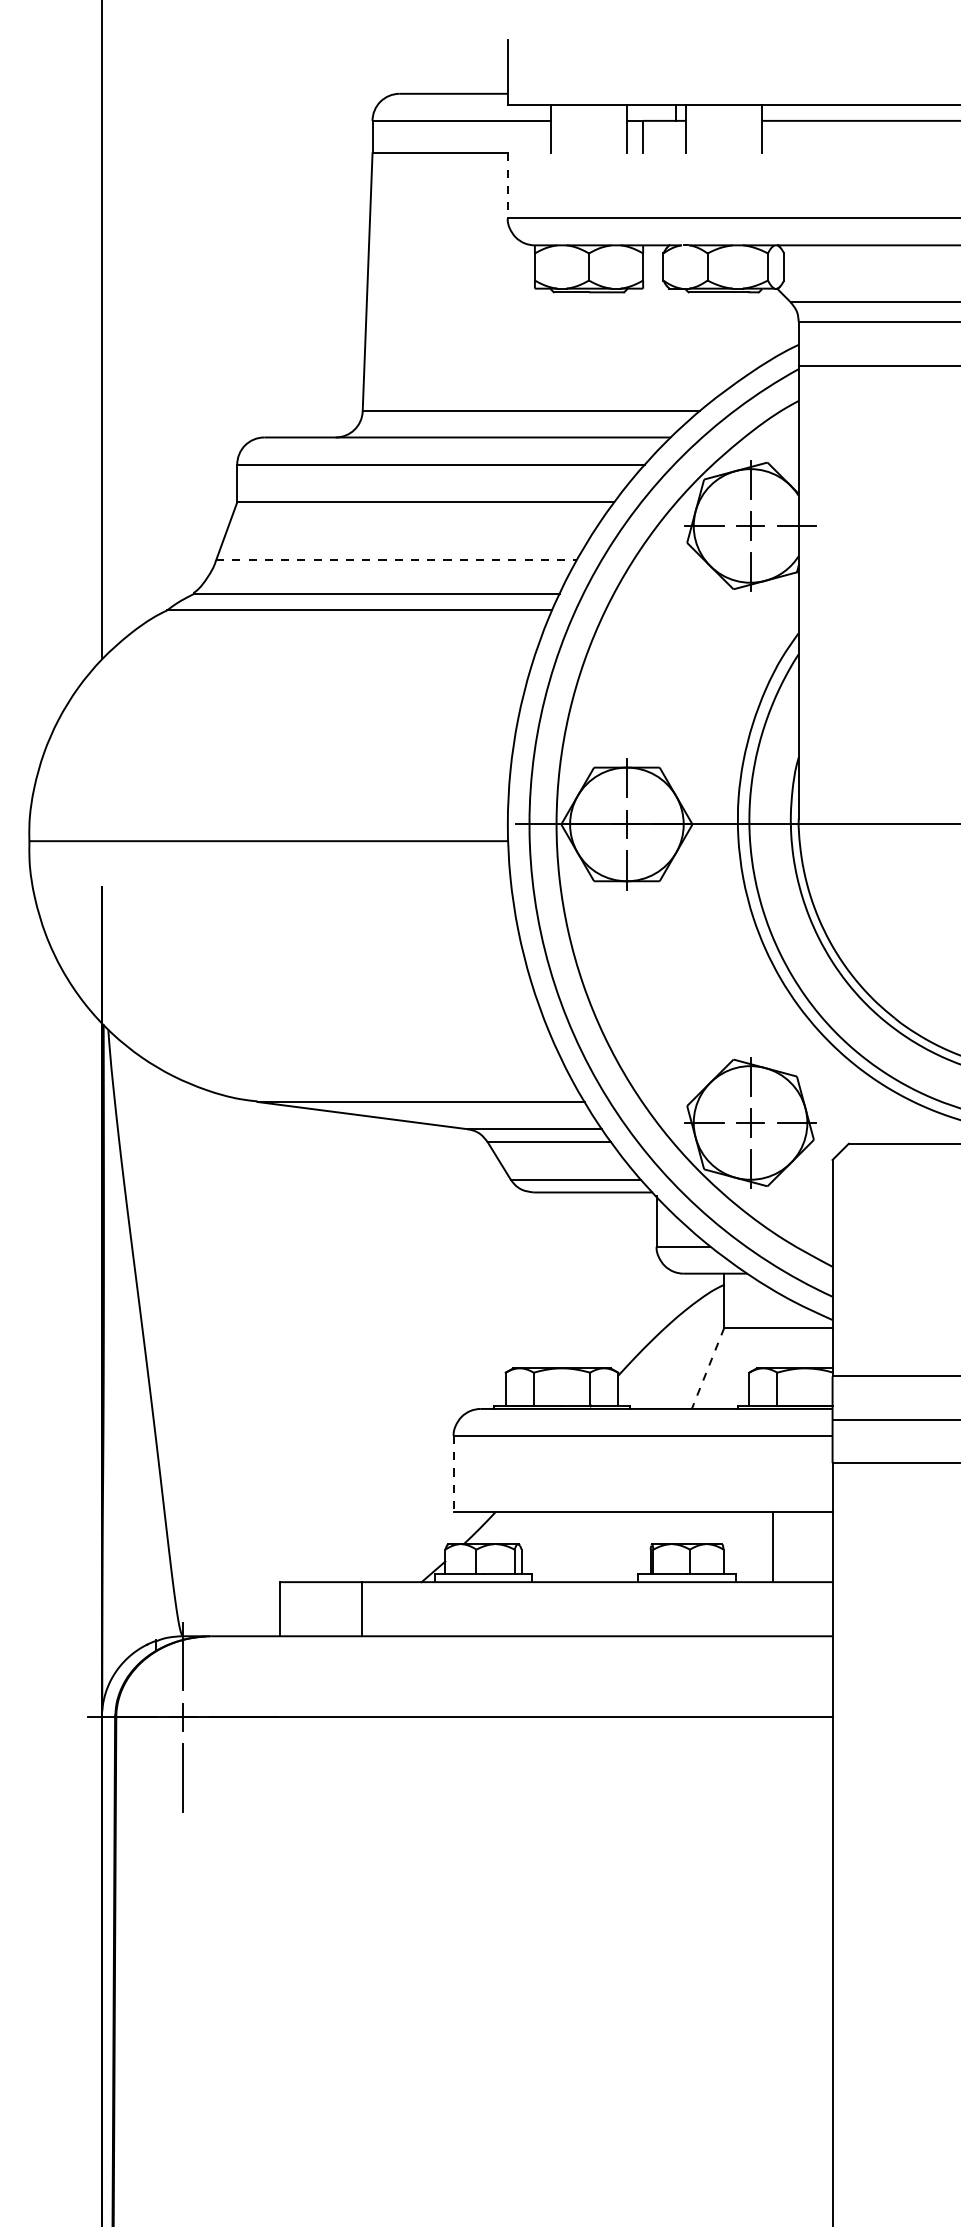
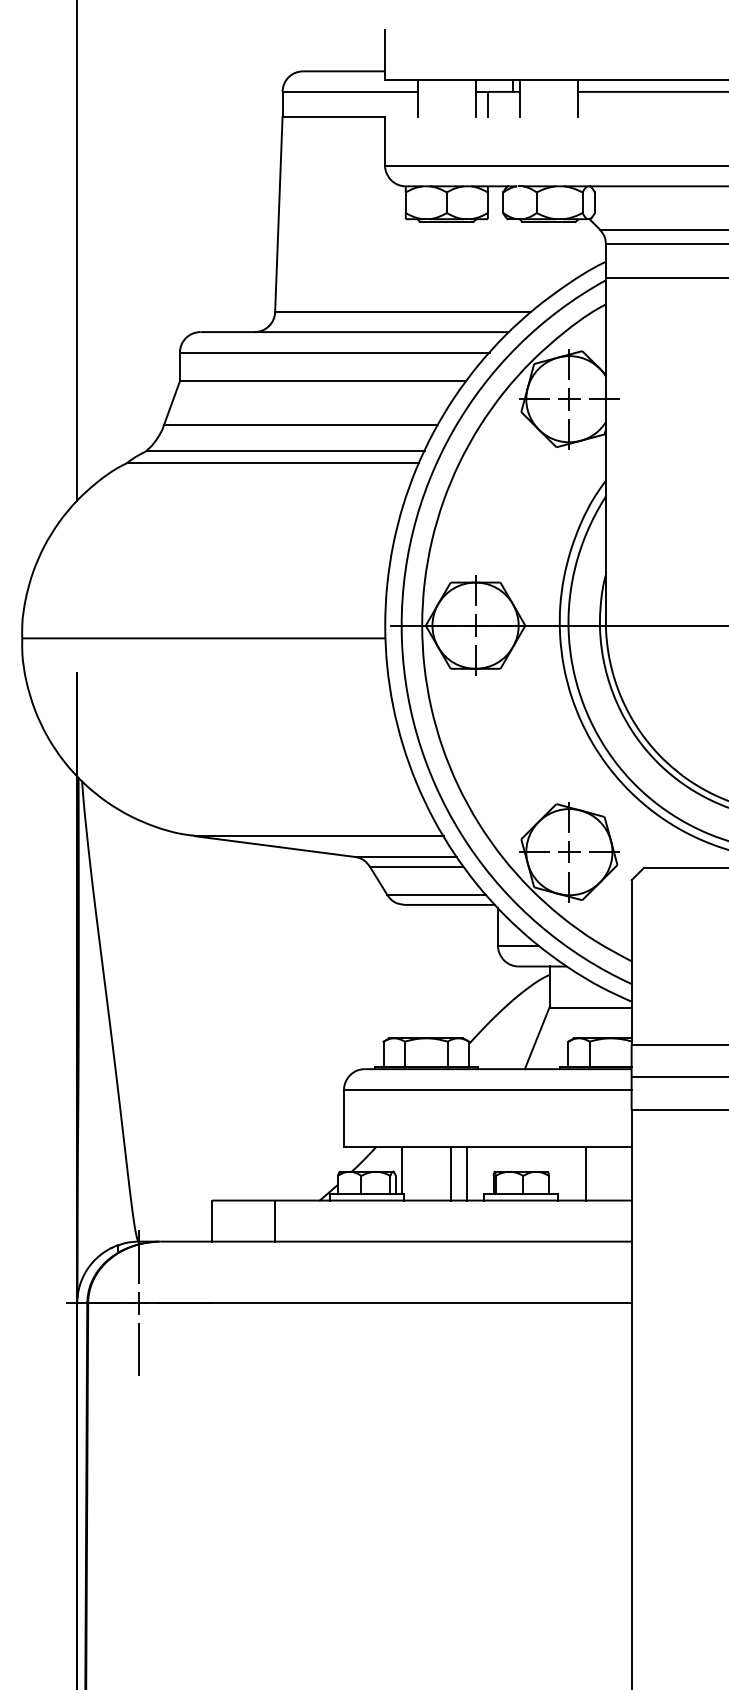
line: (507, 186) -> (384, 141), dashed -> solid
line: (396, 560) -> (300, 425), dashed -> solid
line: (708, 1368) -> (537, 1038), dashed -> solid
line: (453, 1473) -> (344, 1118), dashed -> solid
line: (529, 1542) -> (401, 1170), added
line: (594, 1546) -> (450, 1173), added
line: (616, 1546) -> (467, 1173), added

